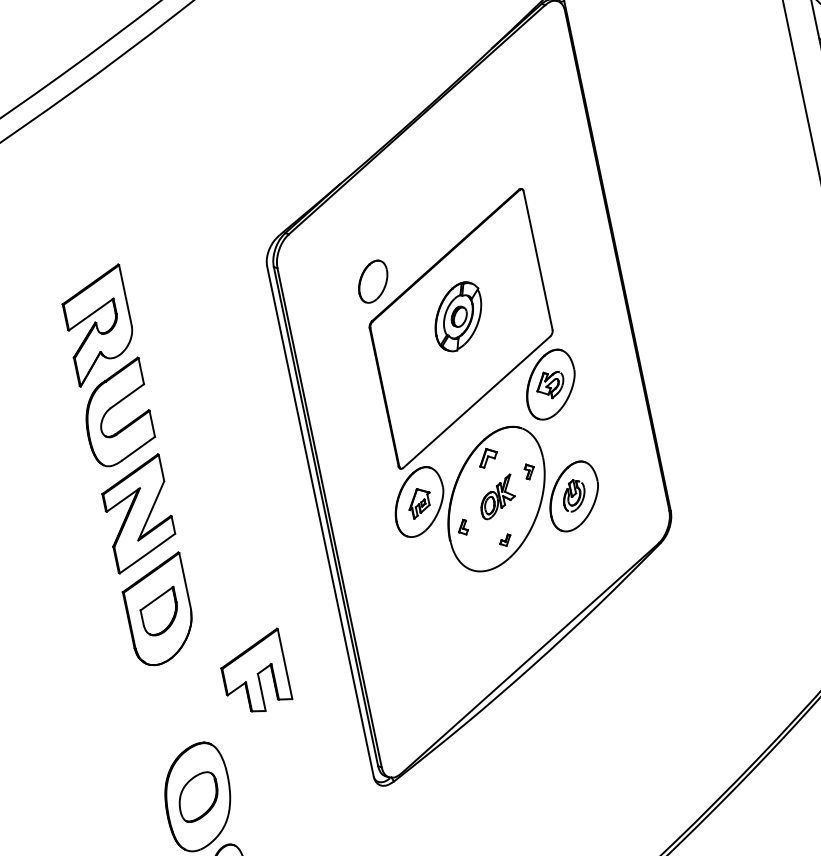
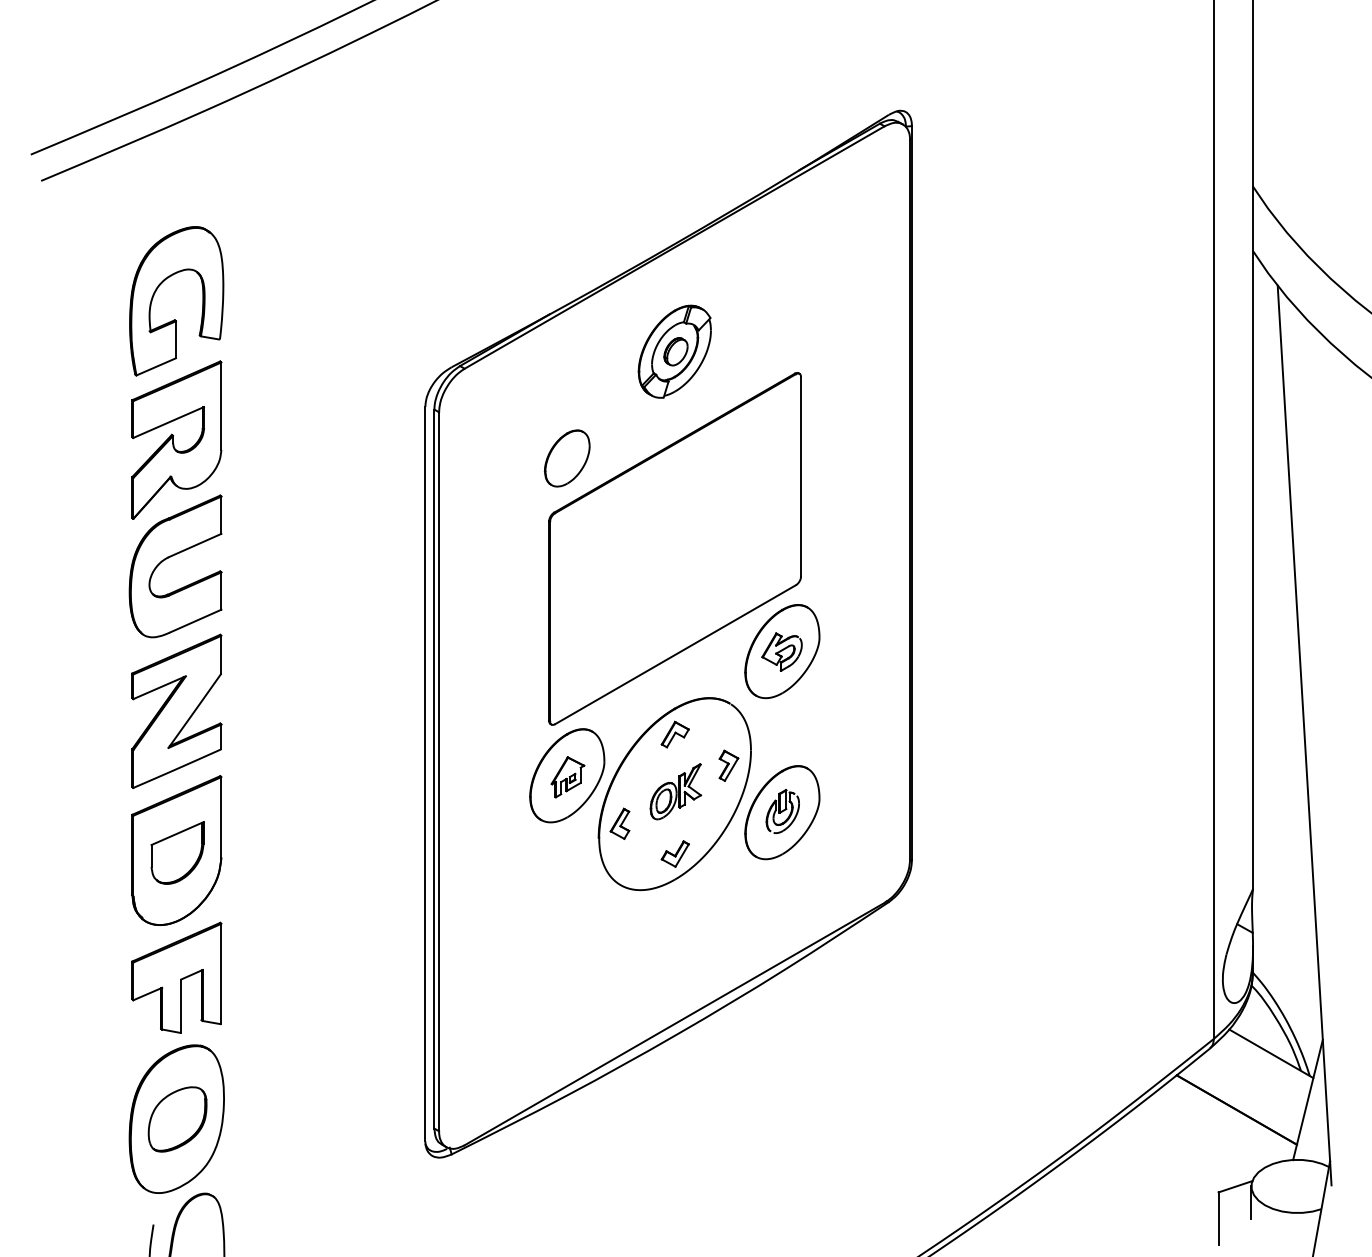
part: (81, 242) -> (175, 319), added
part: (458, 316) -> (674, 351), moved
part: (529, 471) -> (728, 765), size x1.43
part: (462, 527) -> (619, 823), size x1.43
part: (504, 540) -> (674, 853), size x1.67
part: (254, 673) -> (176, 977), moved

